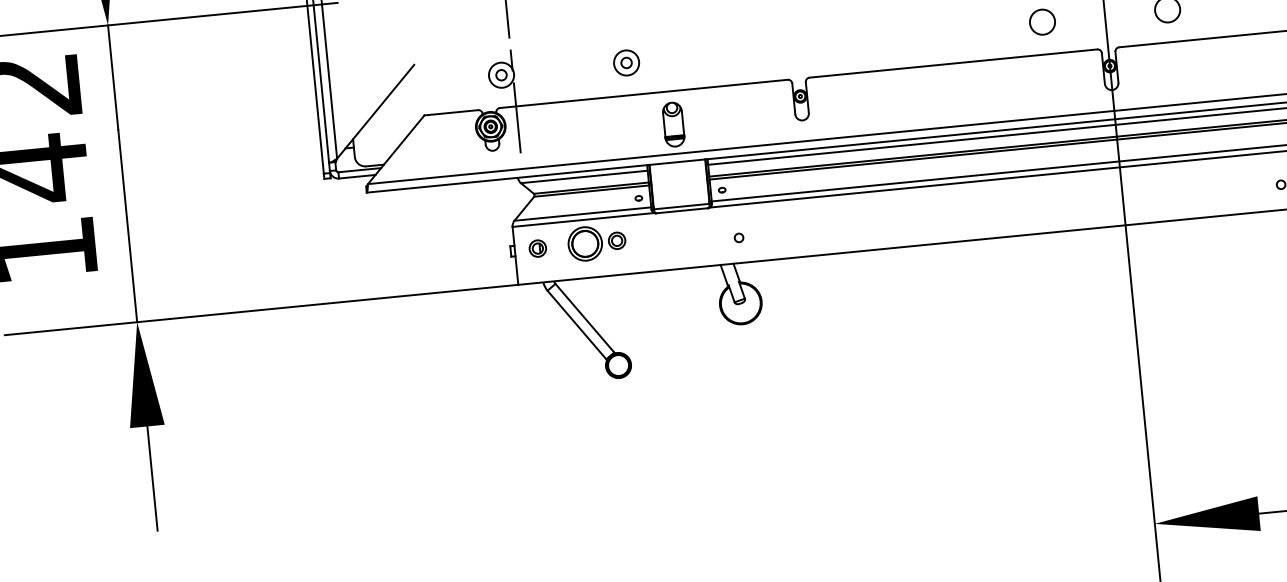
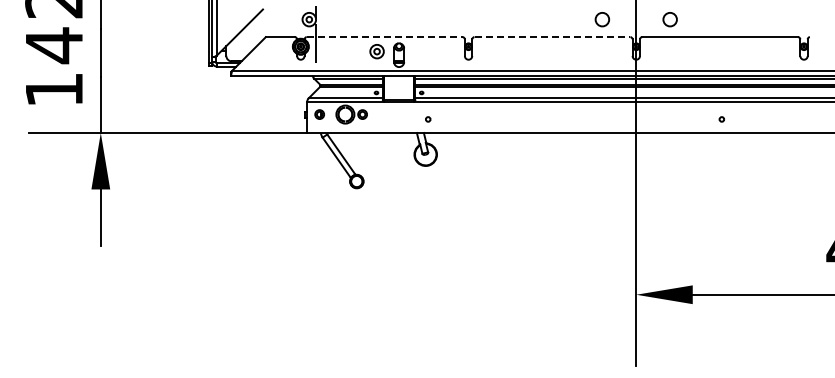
part: (625, 62) -> (376, 51), moved
line: (953, 64) -> (552, 37), solid -> dashed
line: (643, 94) -> (384, 37), solid -> dashed

